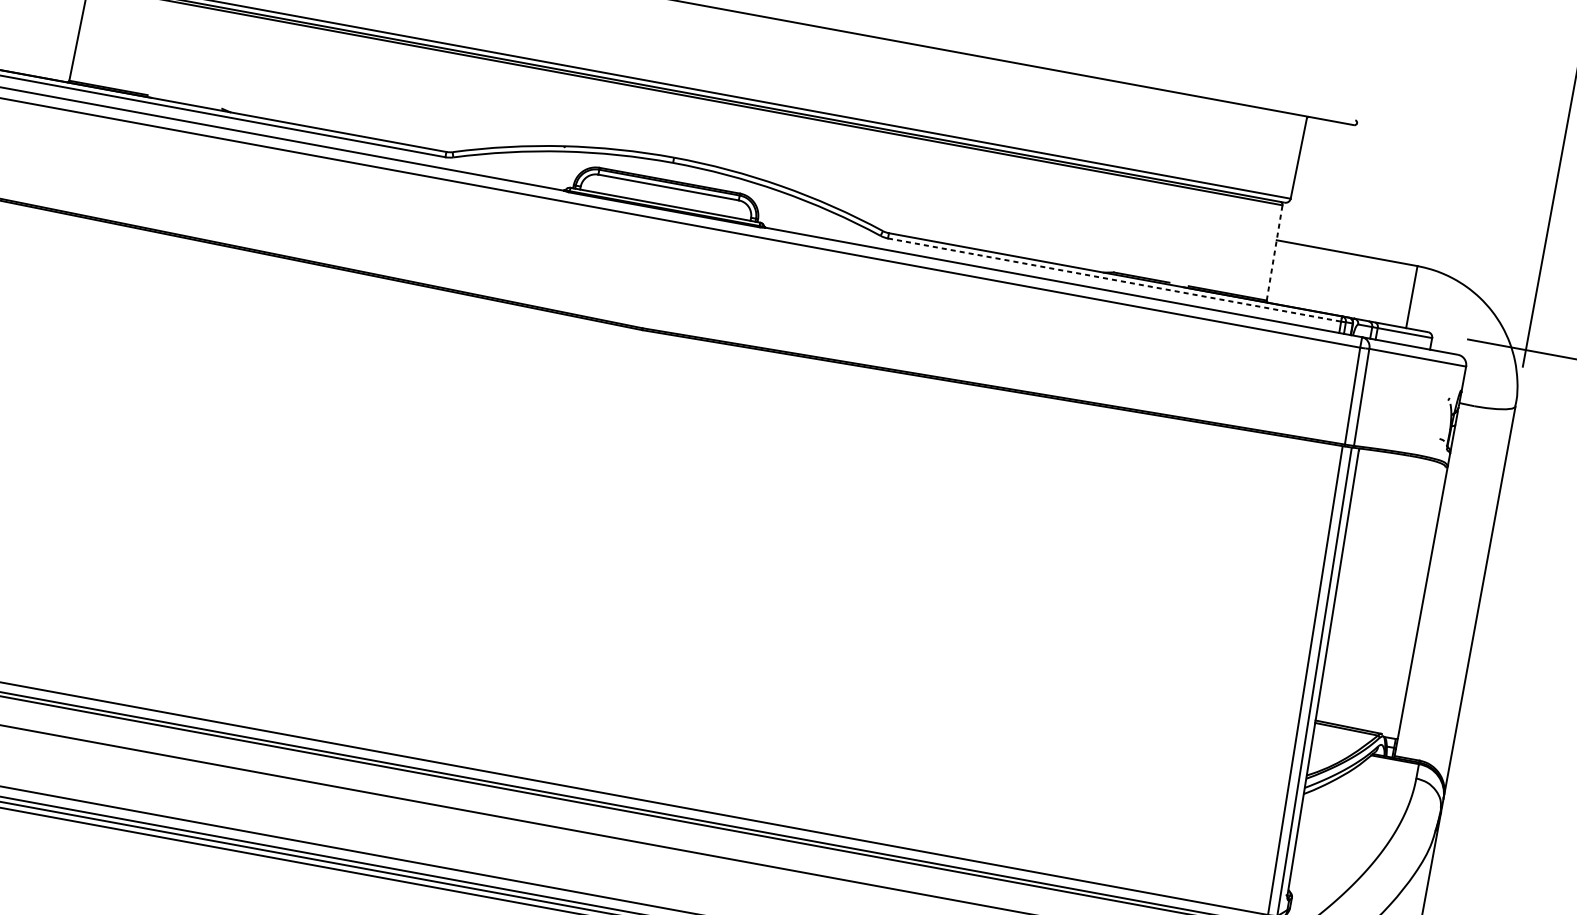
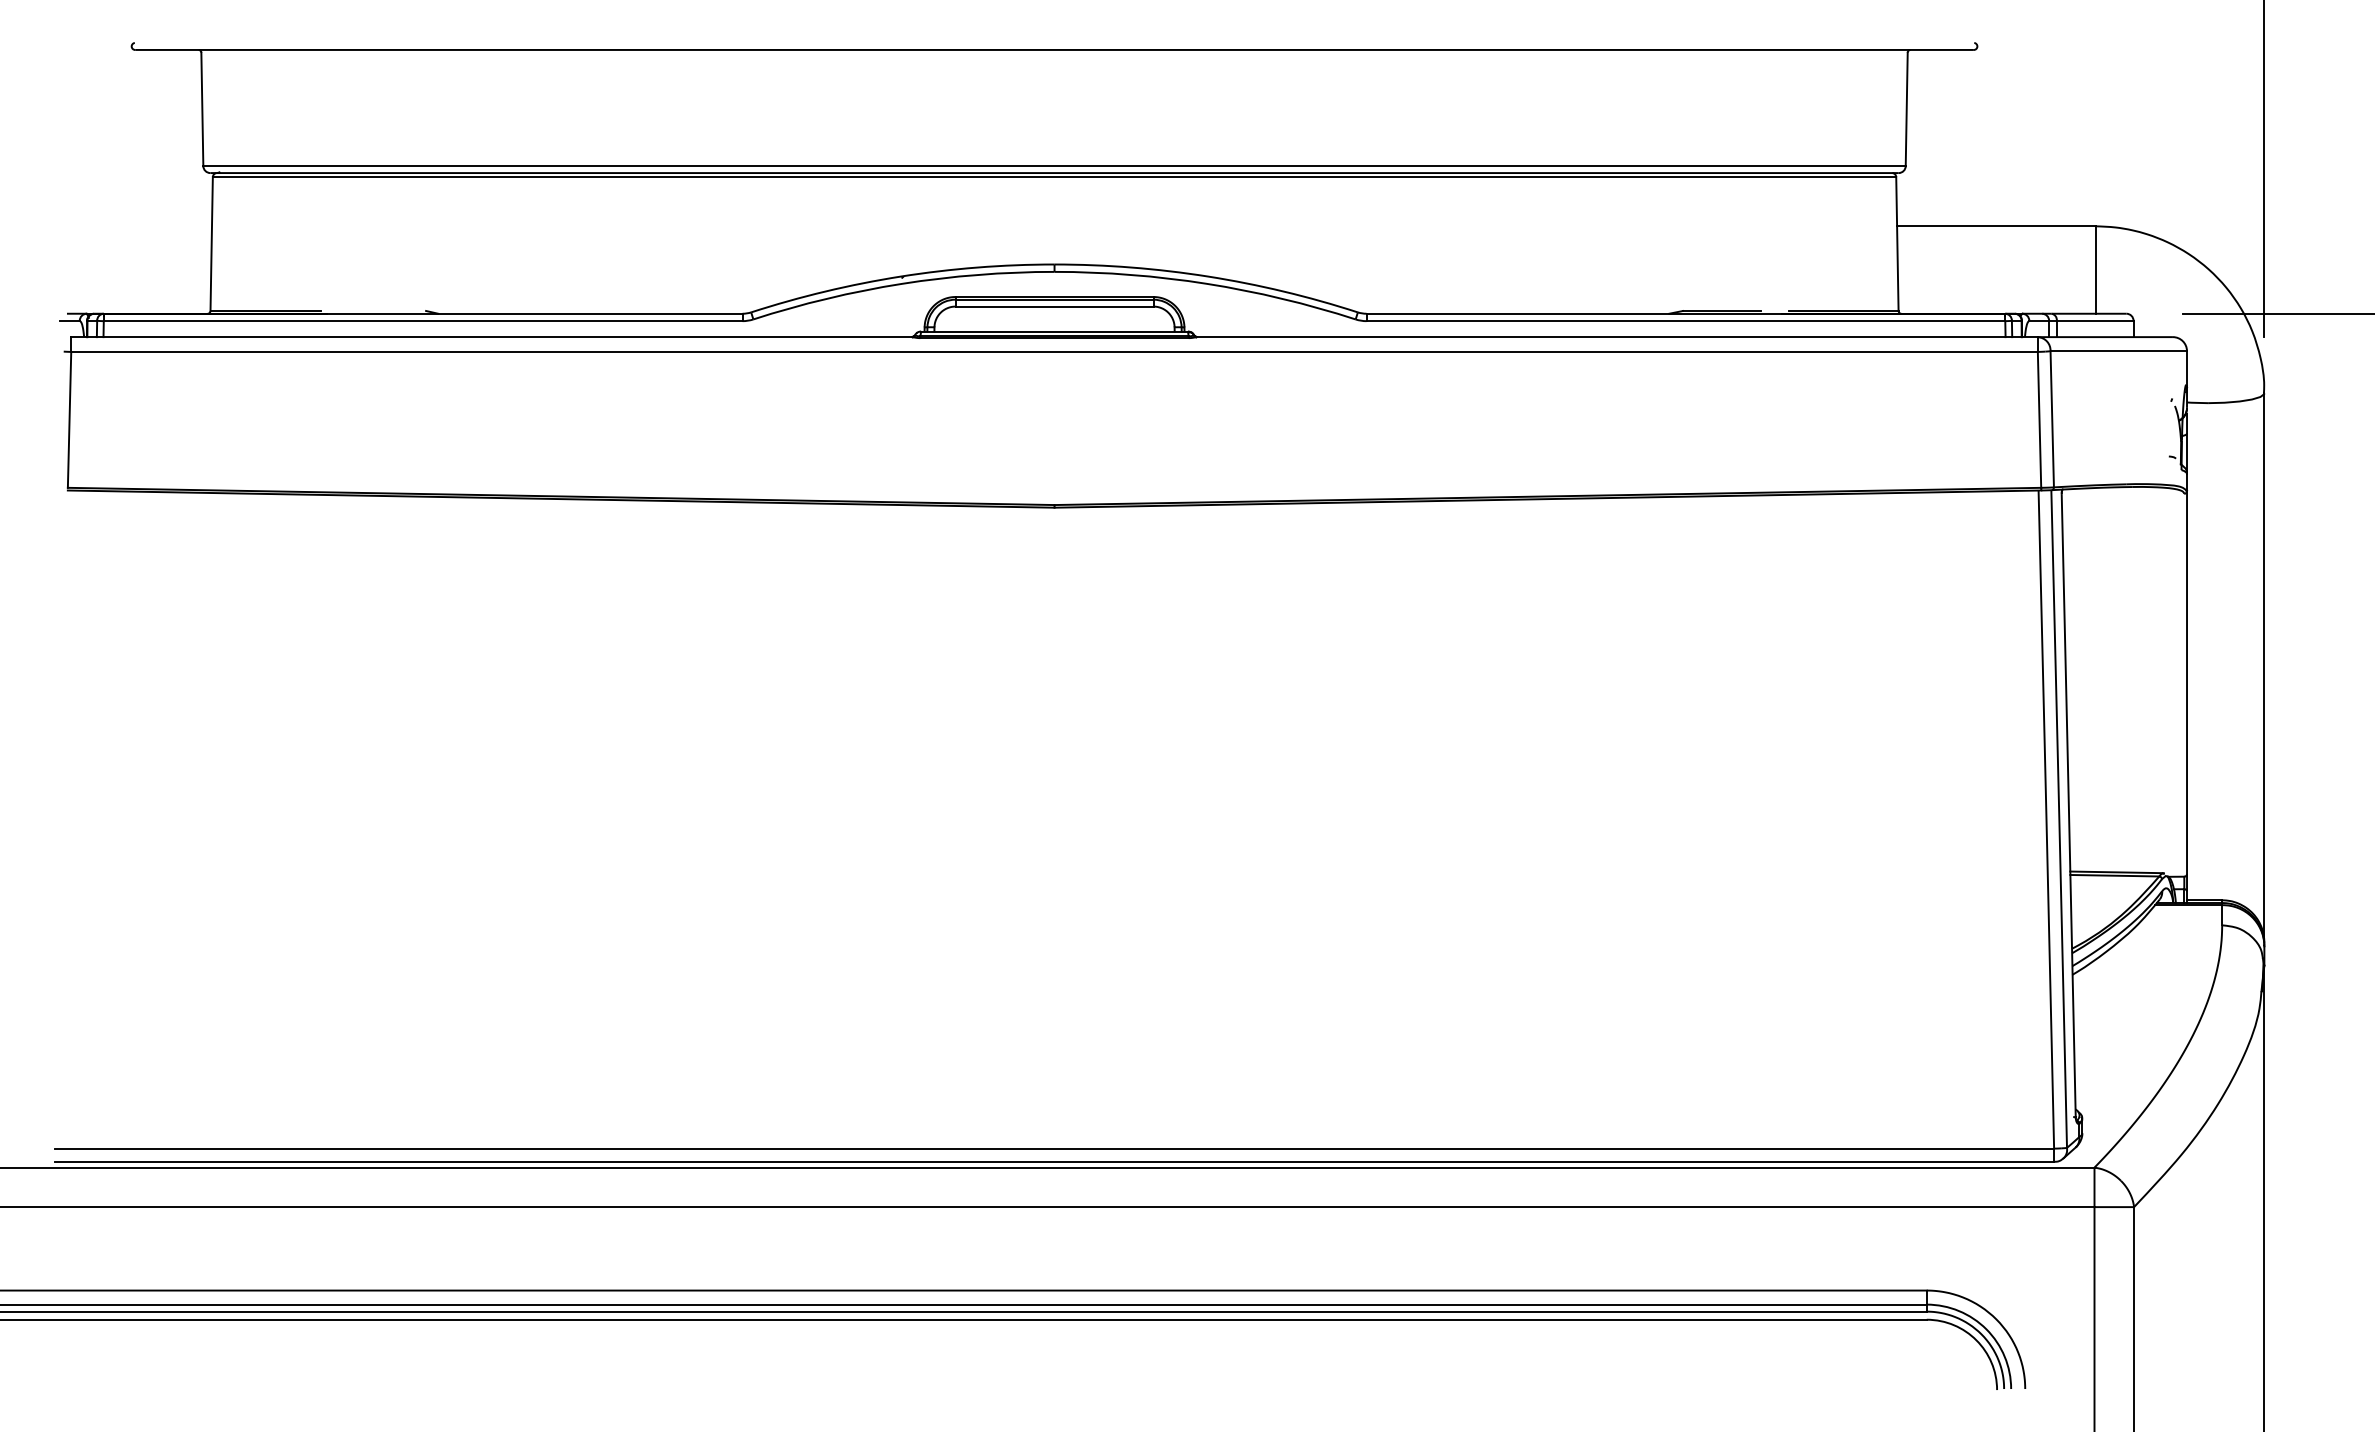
line: (1274, 253) -> (1897, 244), dashed -> solid
line: (1114, 280) -> (1686, 321), dashed -> solid

